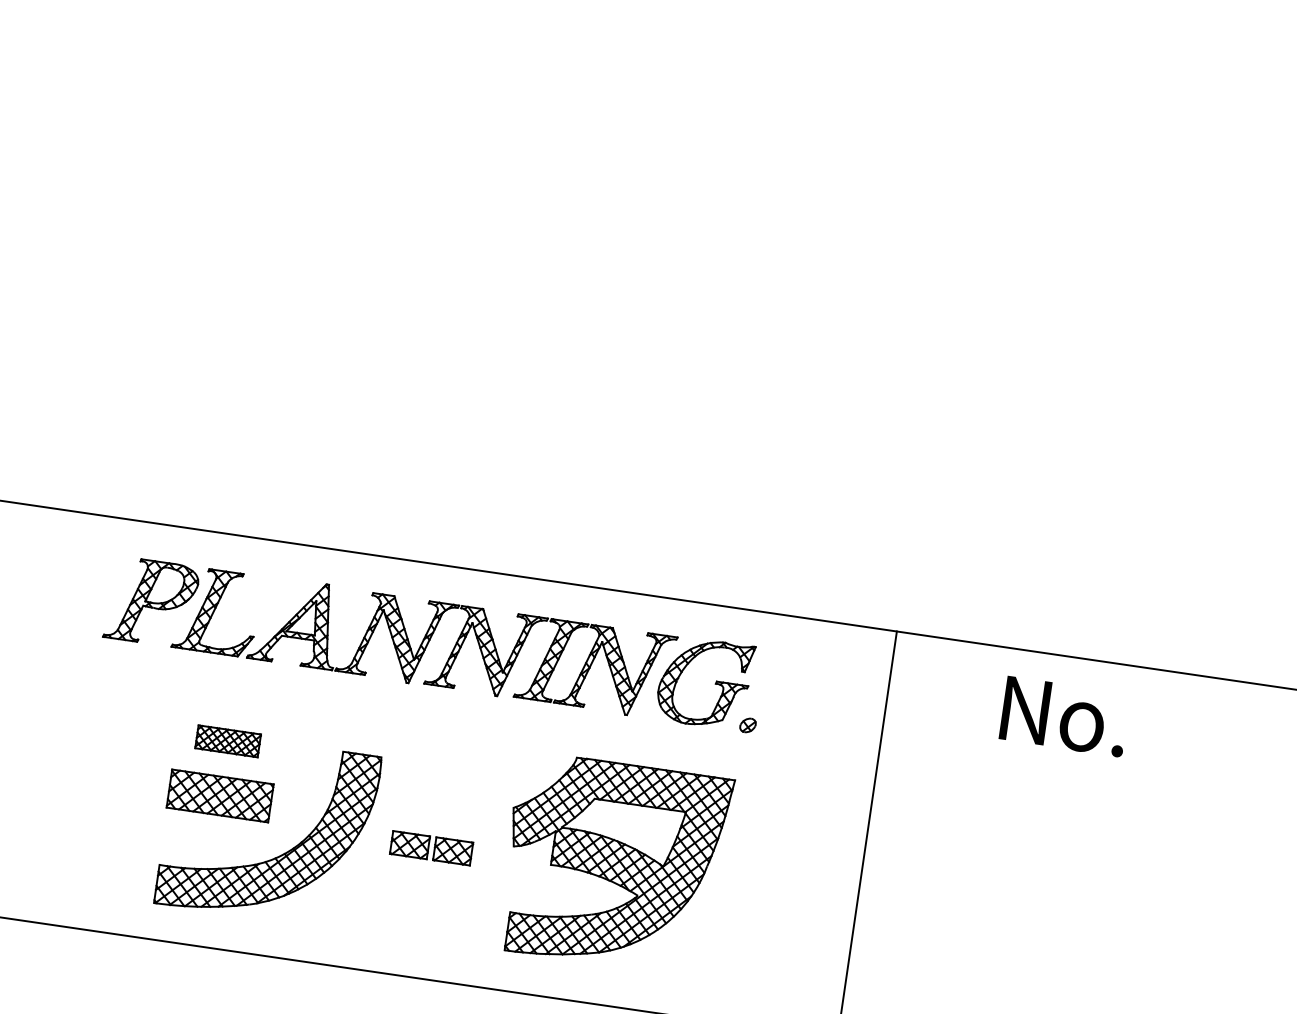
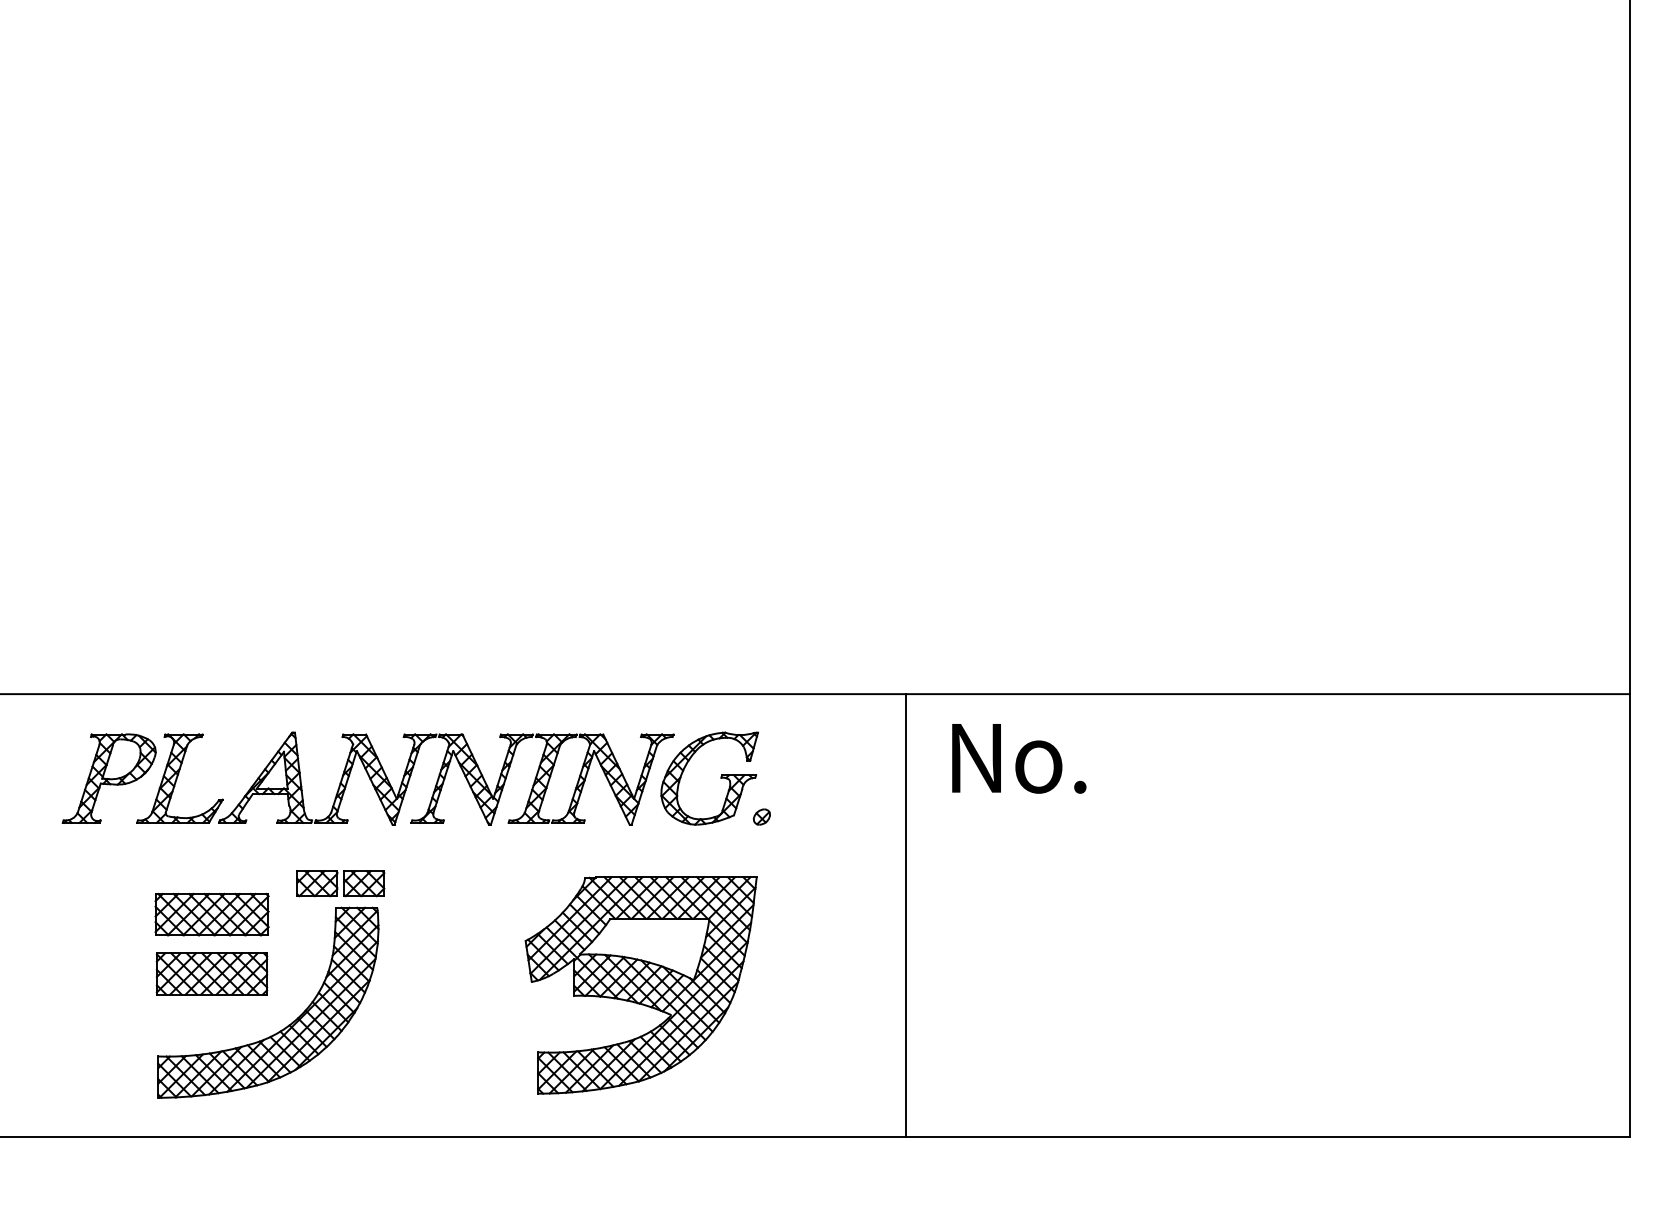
text: (1065, 716) -> (1019, 758), moved
part: (227, 741) -> (211, 914), size x1.67
part: (431, 848) -> (340, 883), moved

